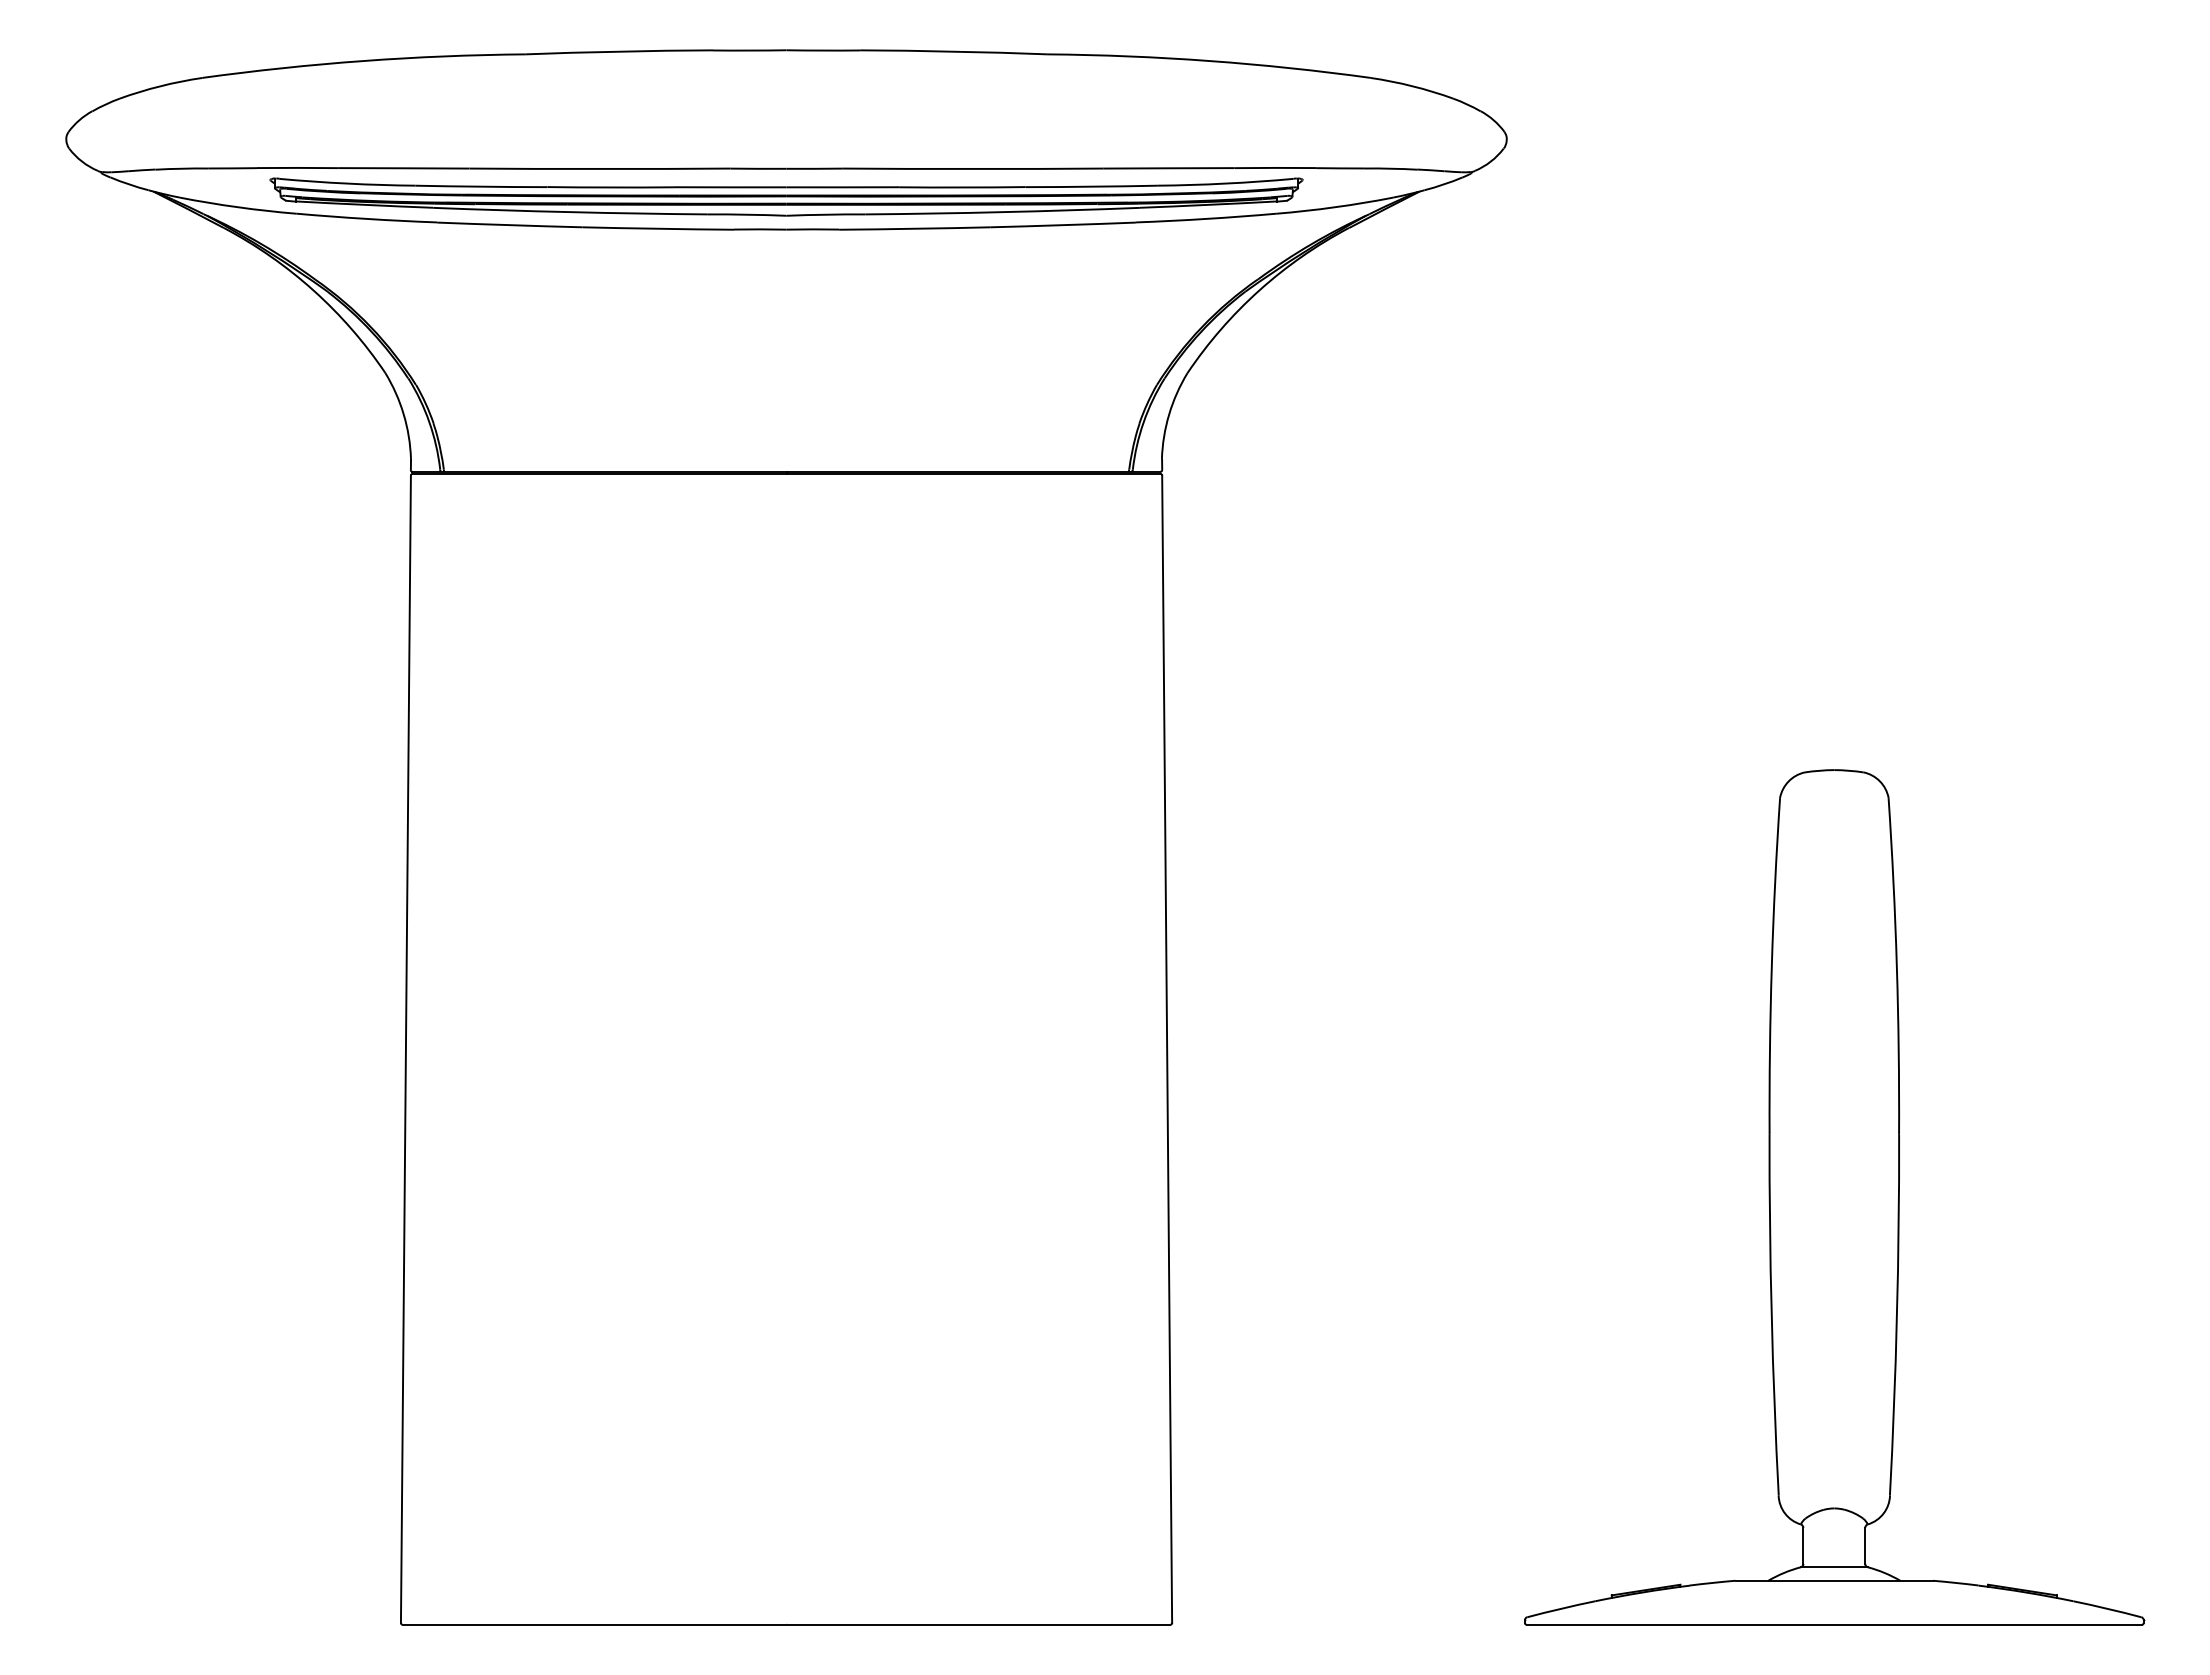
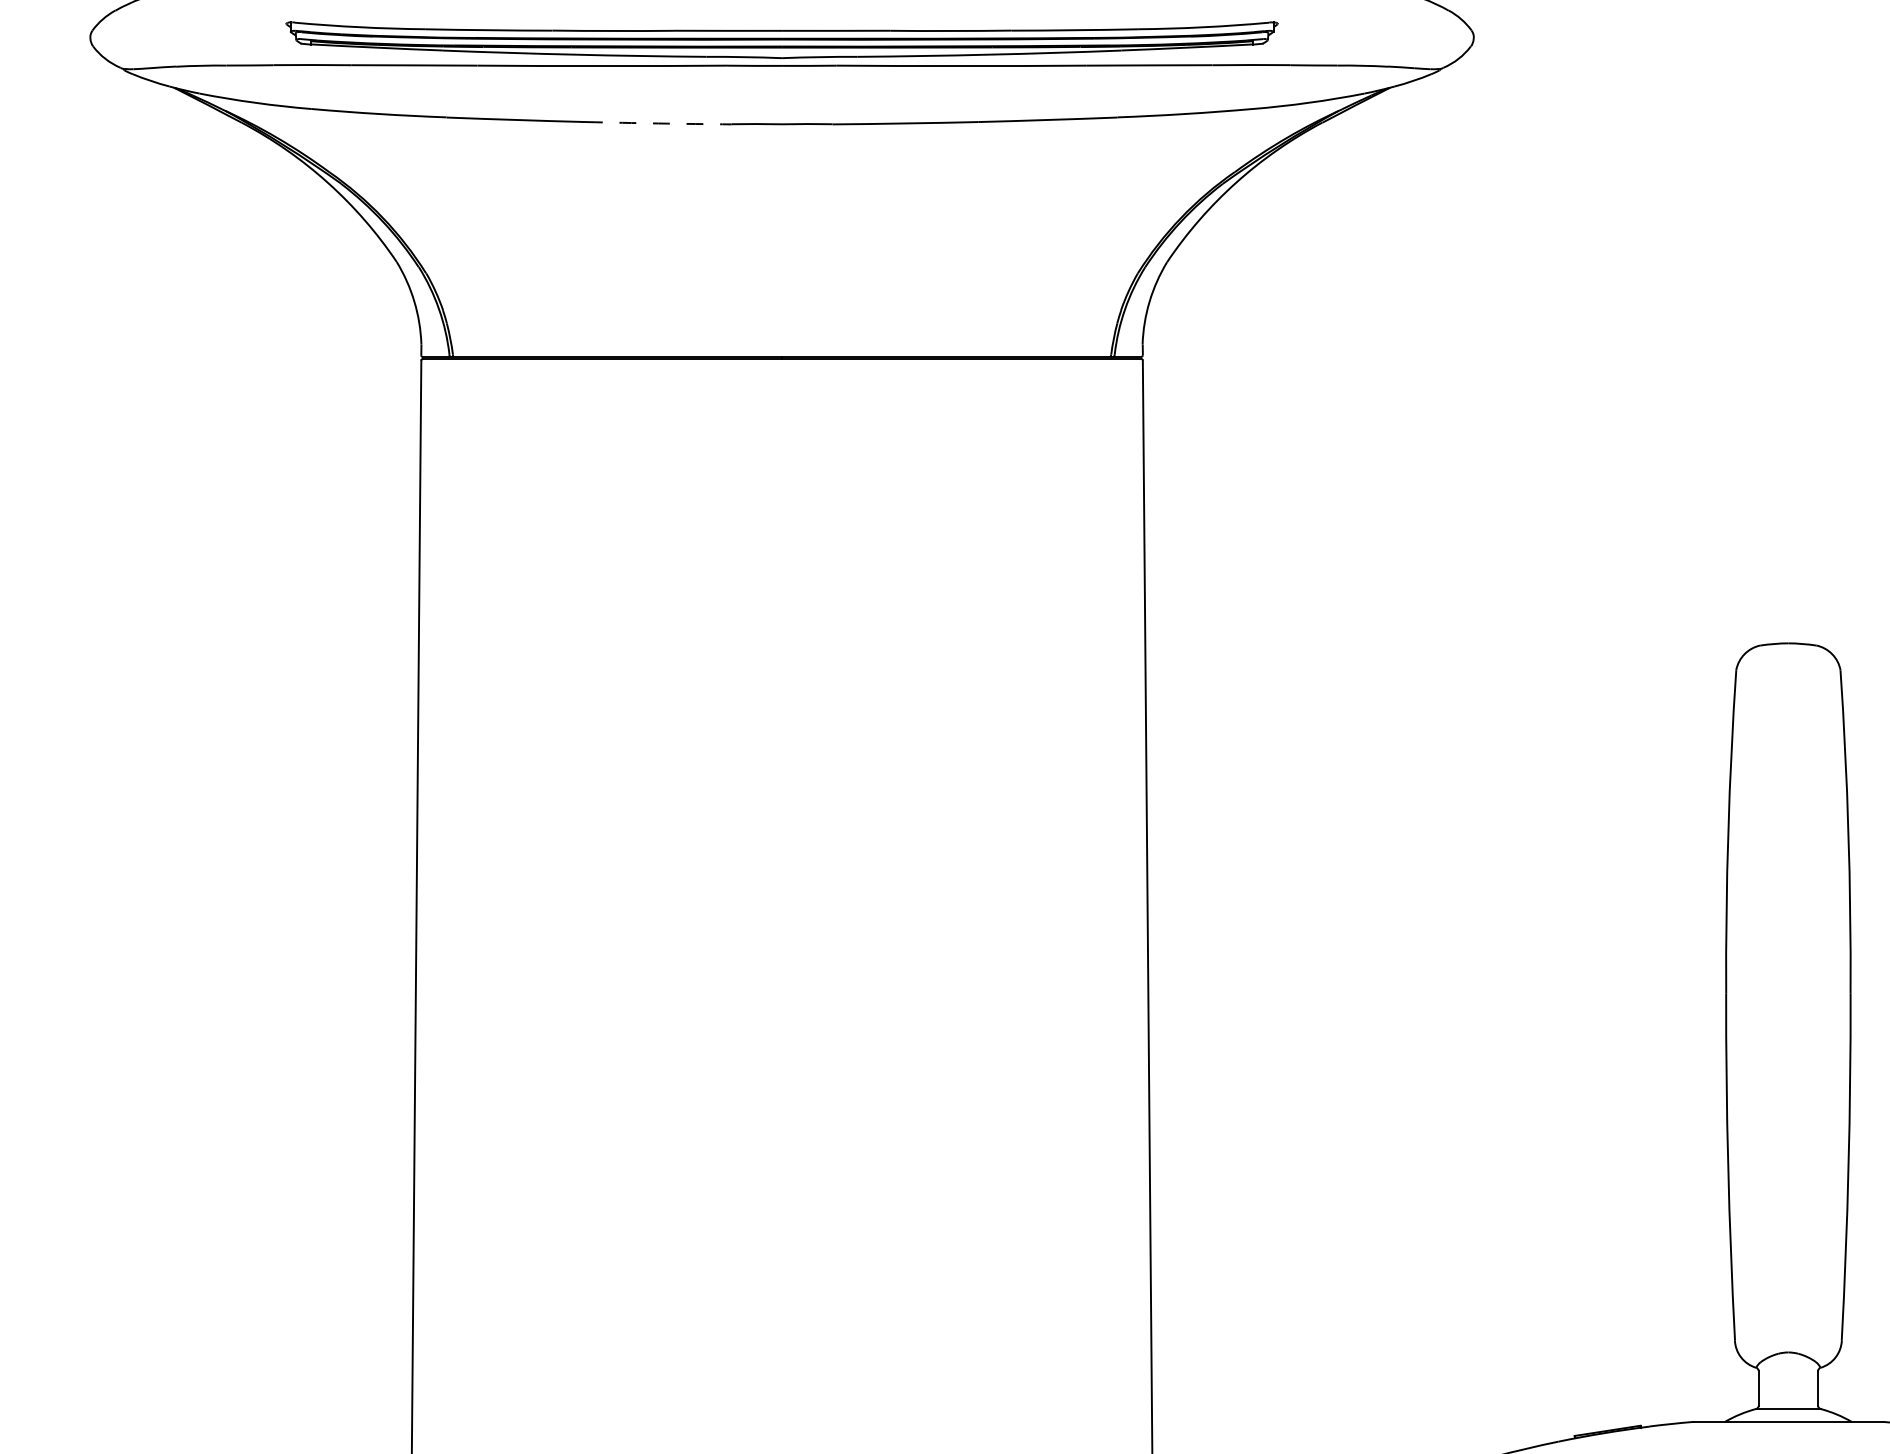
part: (786, 196) -> (782, 39), moved
arc: (658, 228) -> (659, 123), solid -> dashed

